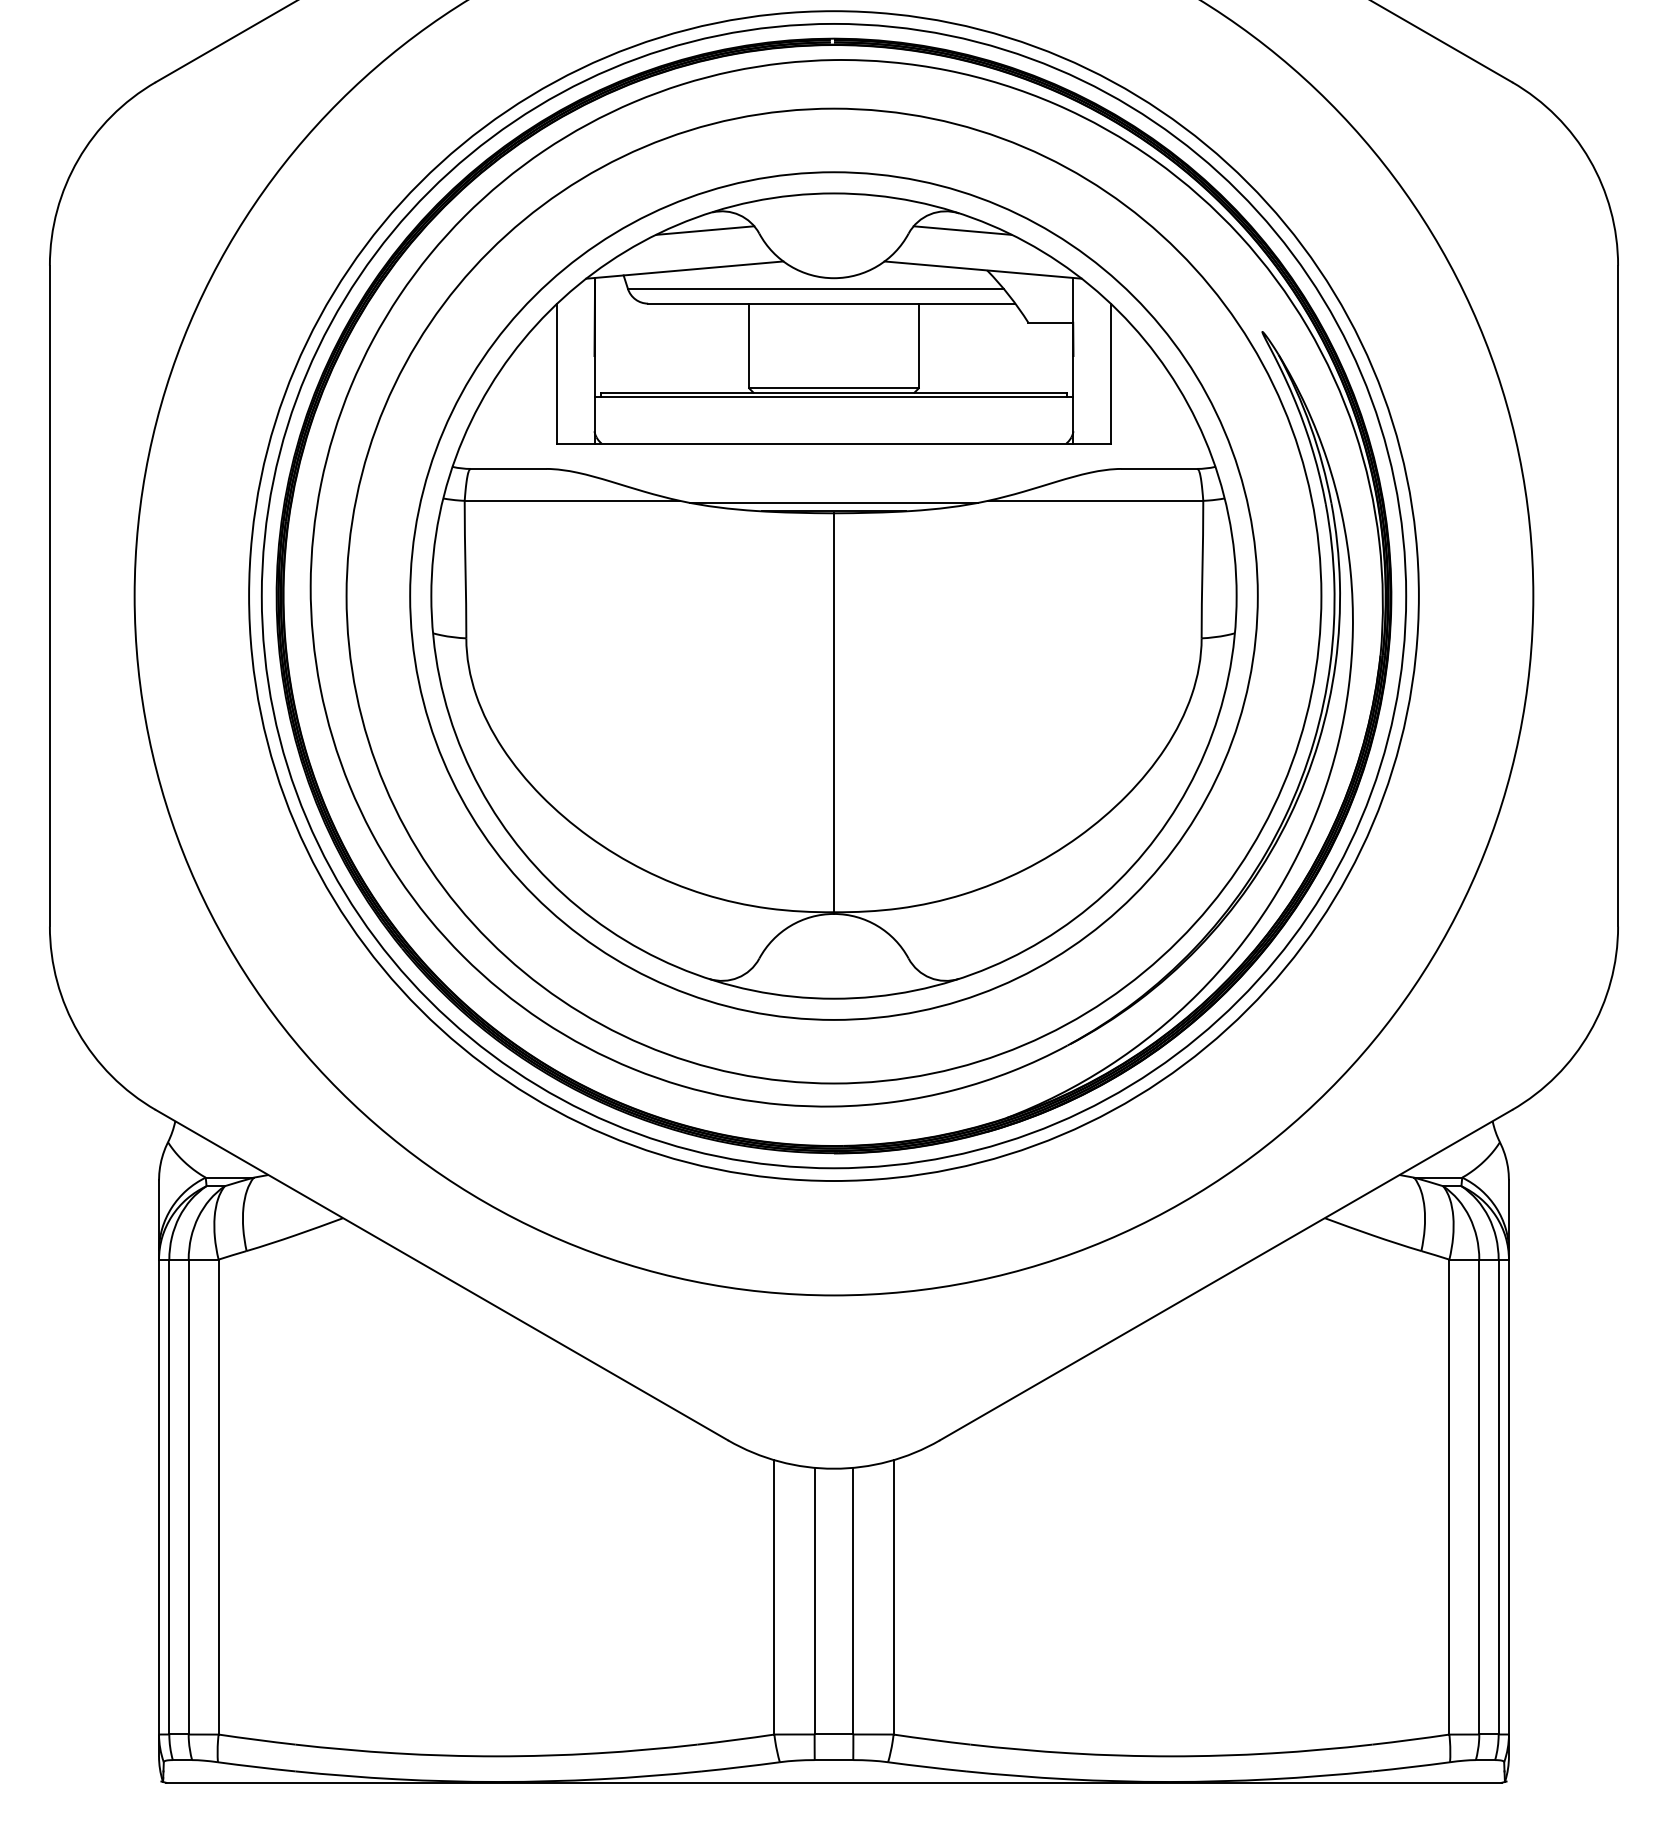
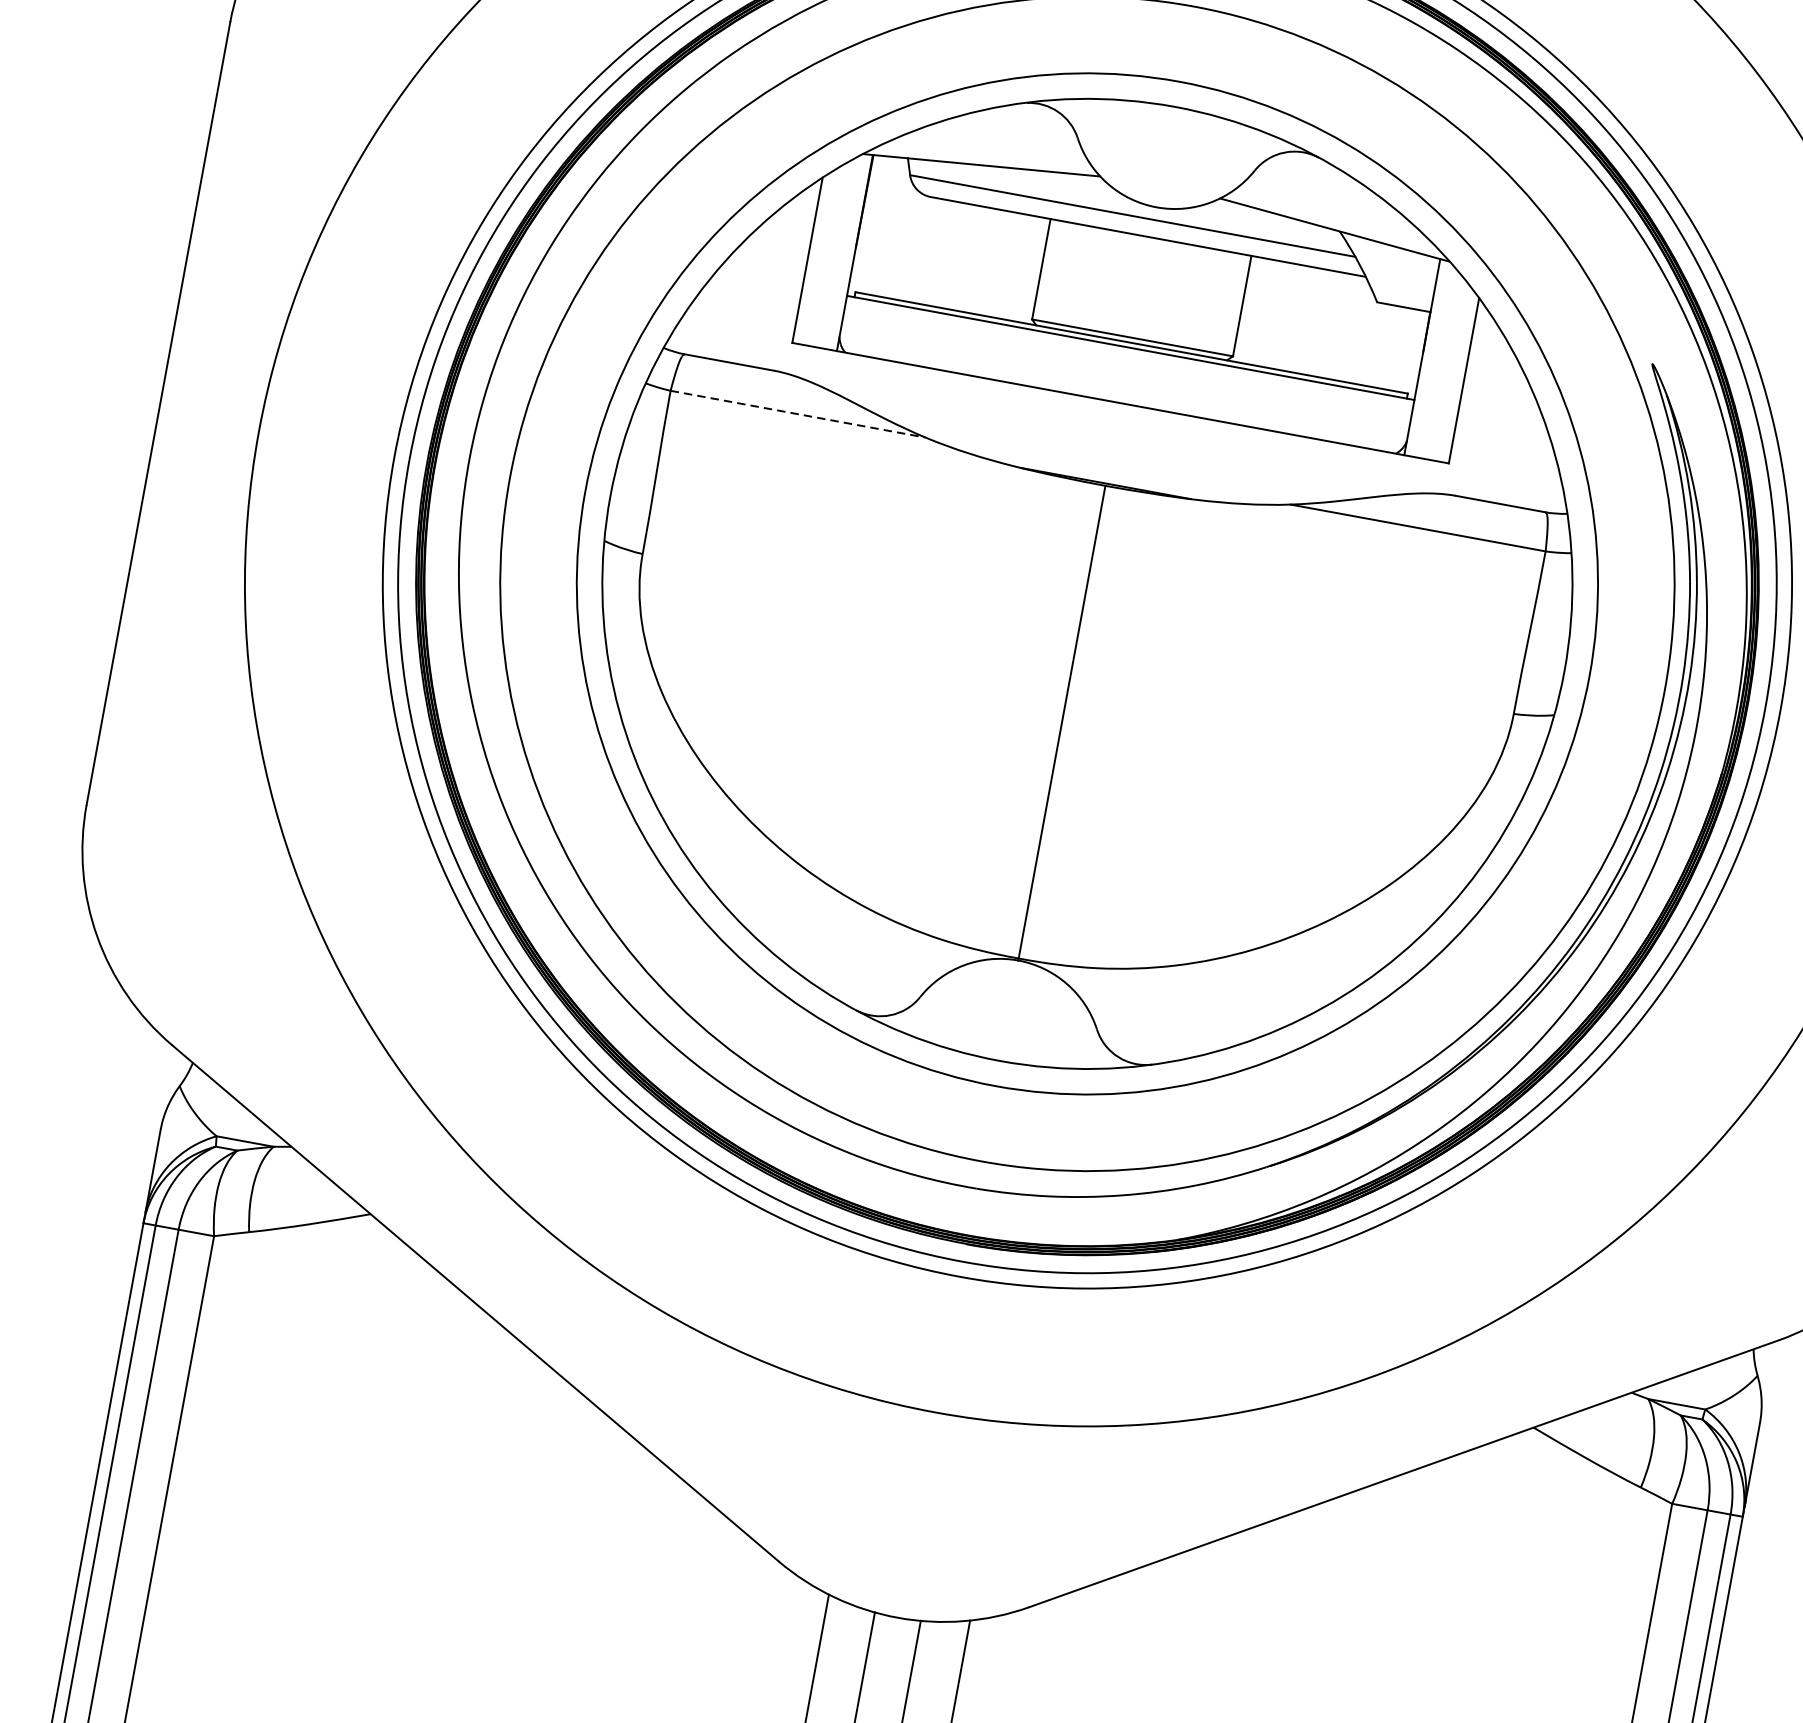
line: (705, 230) -> (1014, 122), removed
line: (962, 230) -> (1319, 178), removed
line: (572, 500) -> (798, 413), solid -> dashed
line: (833, 502) -> (1107, 472), removed

